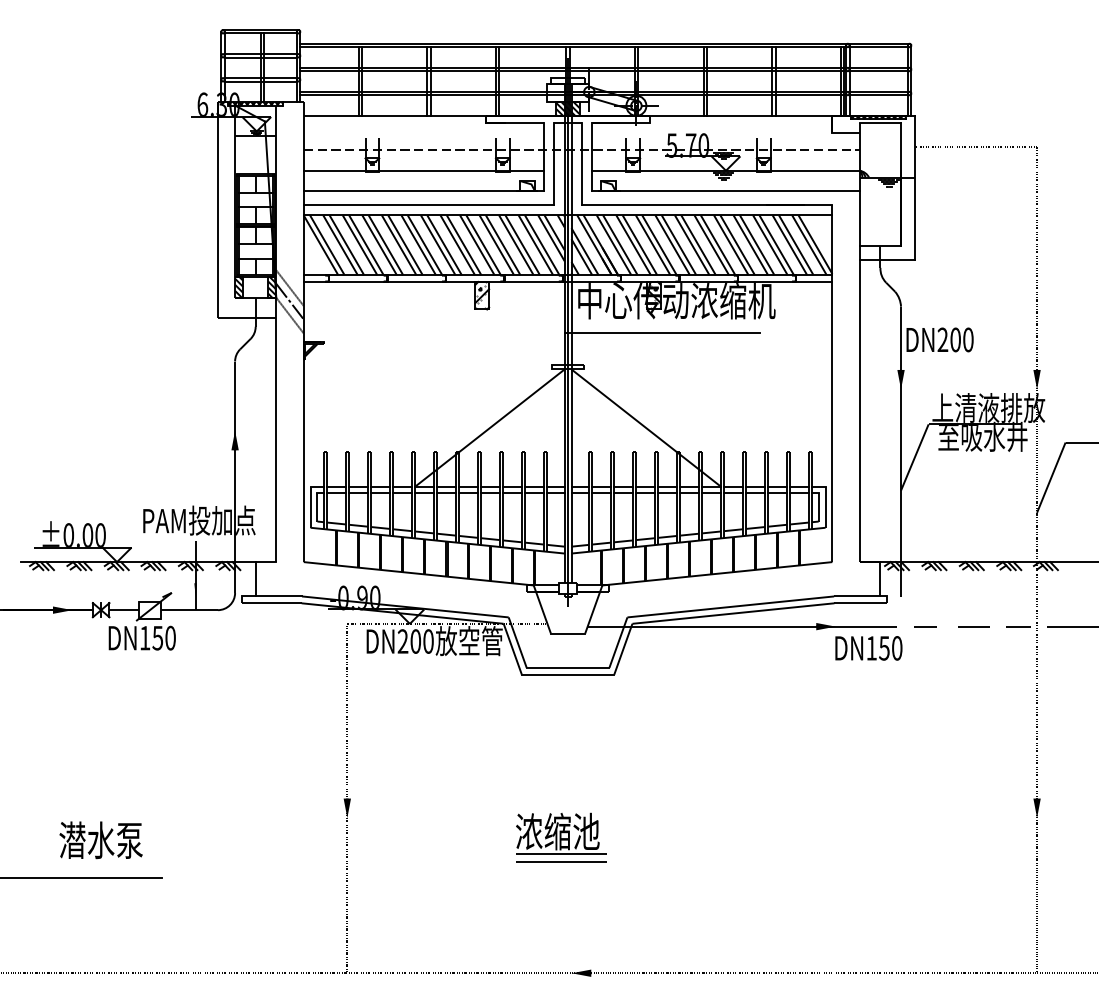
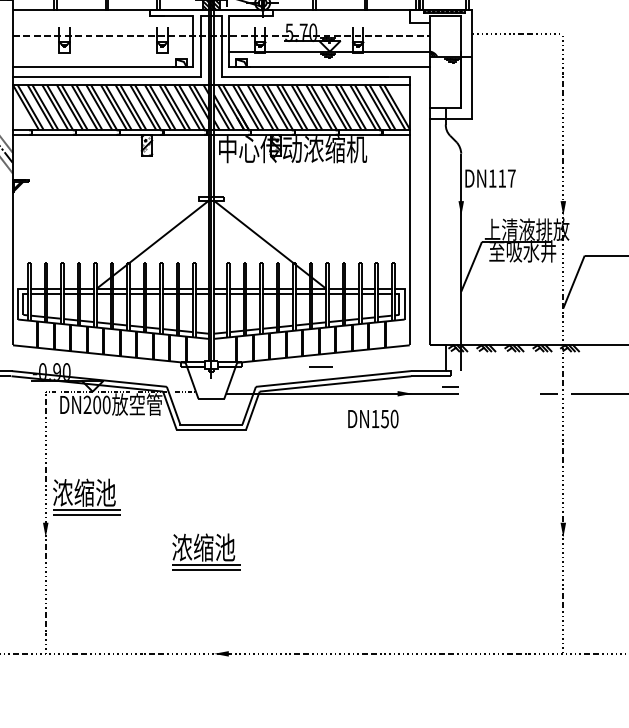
line: (423, 170) -> (102, 51), removed
line: (661, 333) -> (281, 173), removed
text: (955, 339) -> (502, 178), DN200 -> DN117
line: (925, 626) -> (450, 386), moved
line: (973, 626) -> (320, 366), moved
text: (868, 648) -> (373, 419), moved
part: (402, 764) -> (87, 497), added

